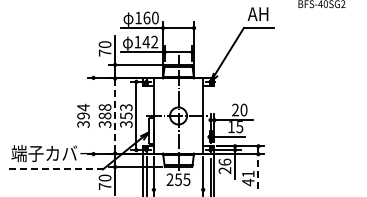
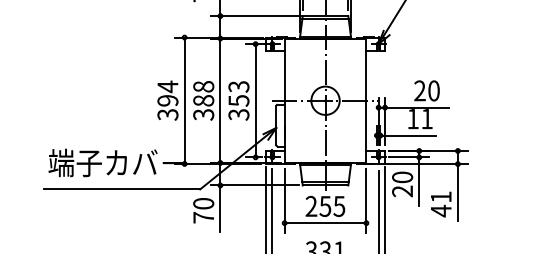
line: (93, 115) -> (184, 99), added
line: (115, 116) -> (220, 101), dashed -> solid
text: (239, 127) -> (426, 119), 15 -> 11
text: (224, 161) -> (401, 176), 26 -> 20
line: (56, 169) -> (123, 189), dashed -> solid
line: (258, 171) -> (458, 192), dashed -> solid
line: (178, 189) -> (325, 222), added

